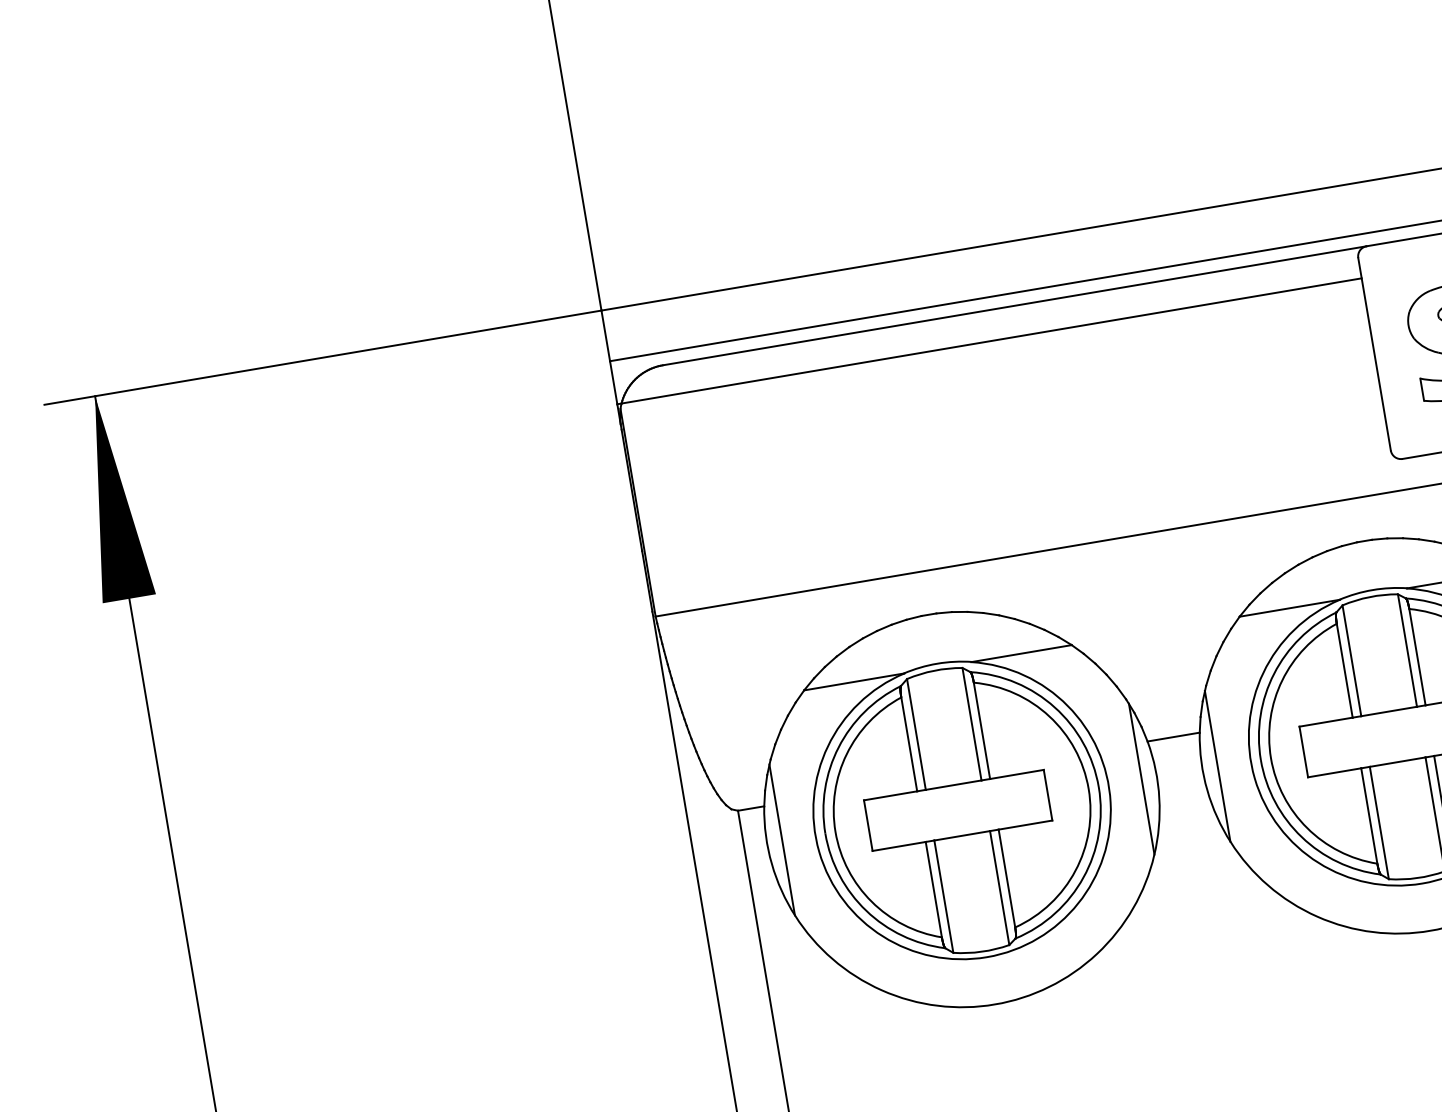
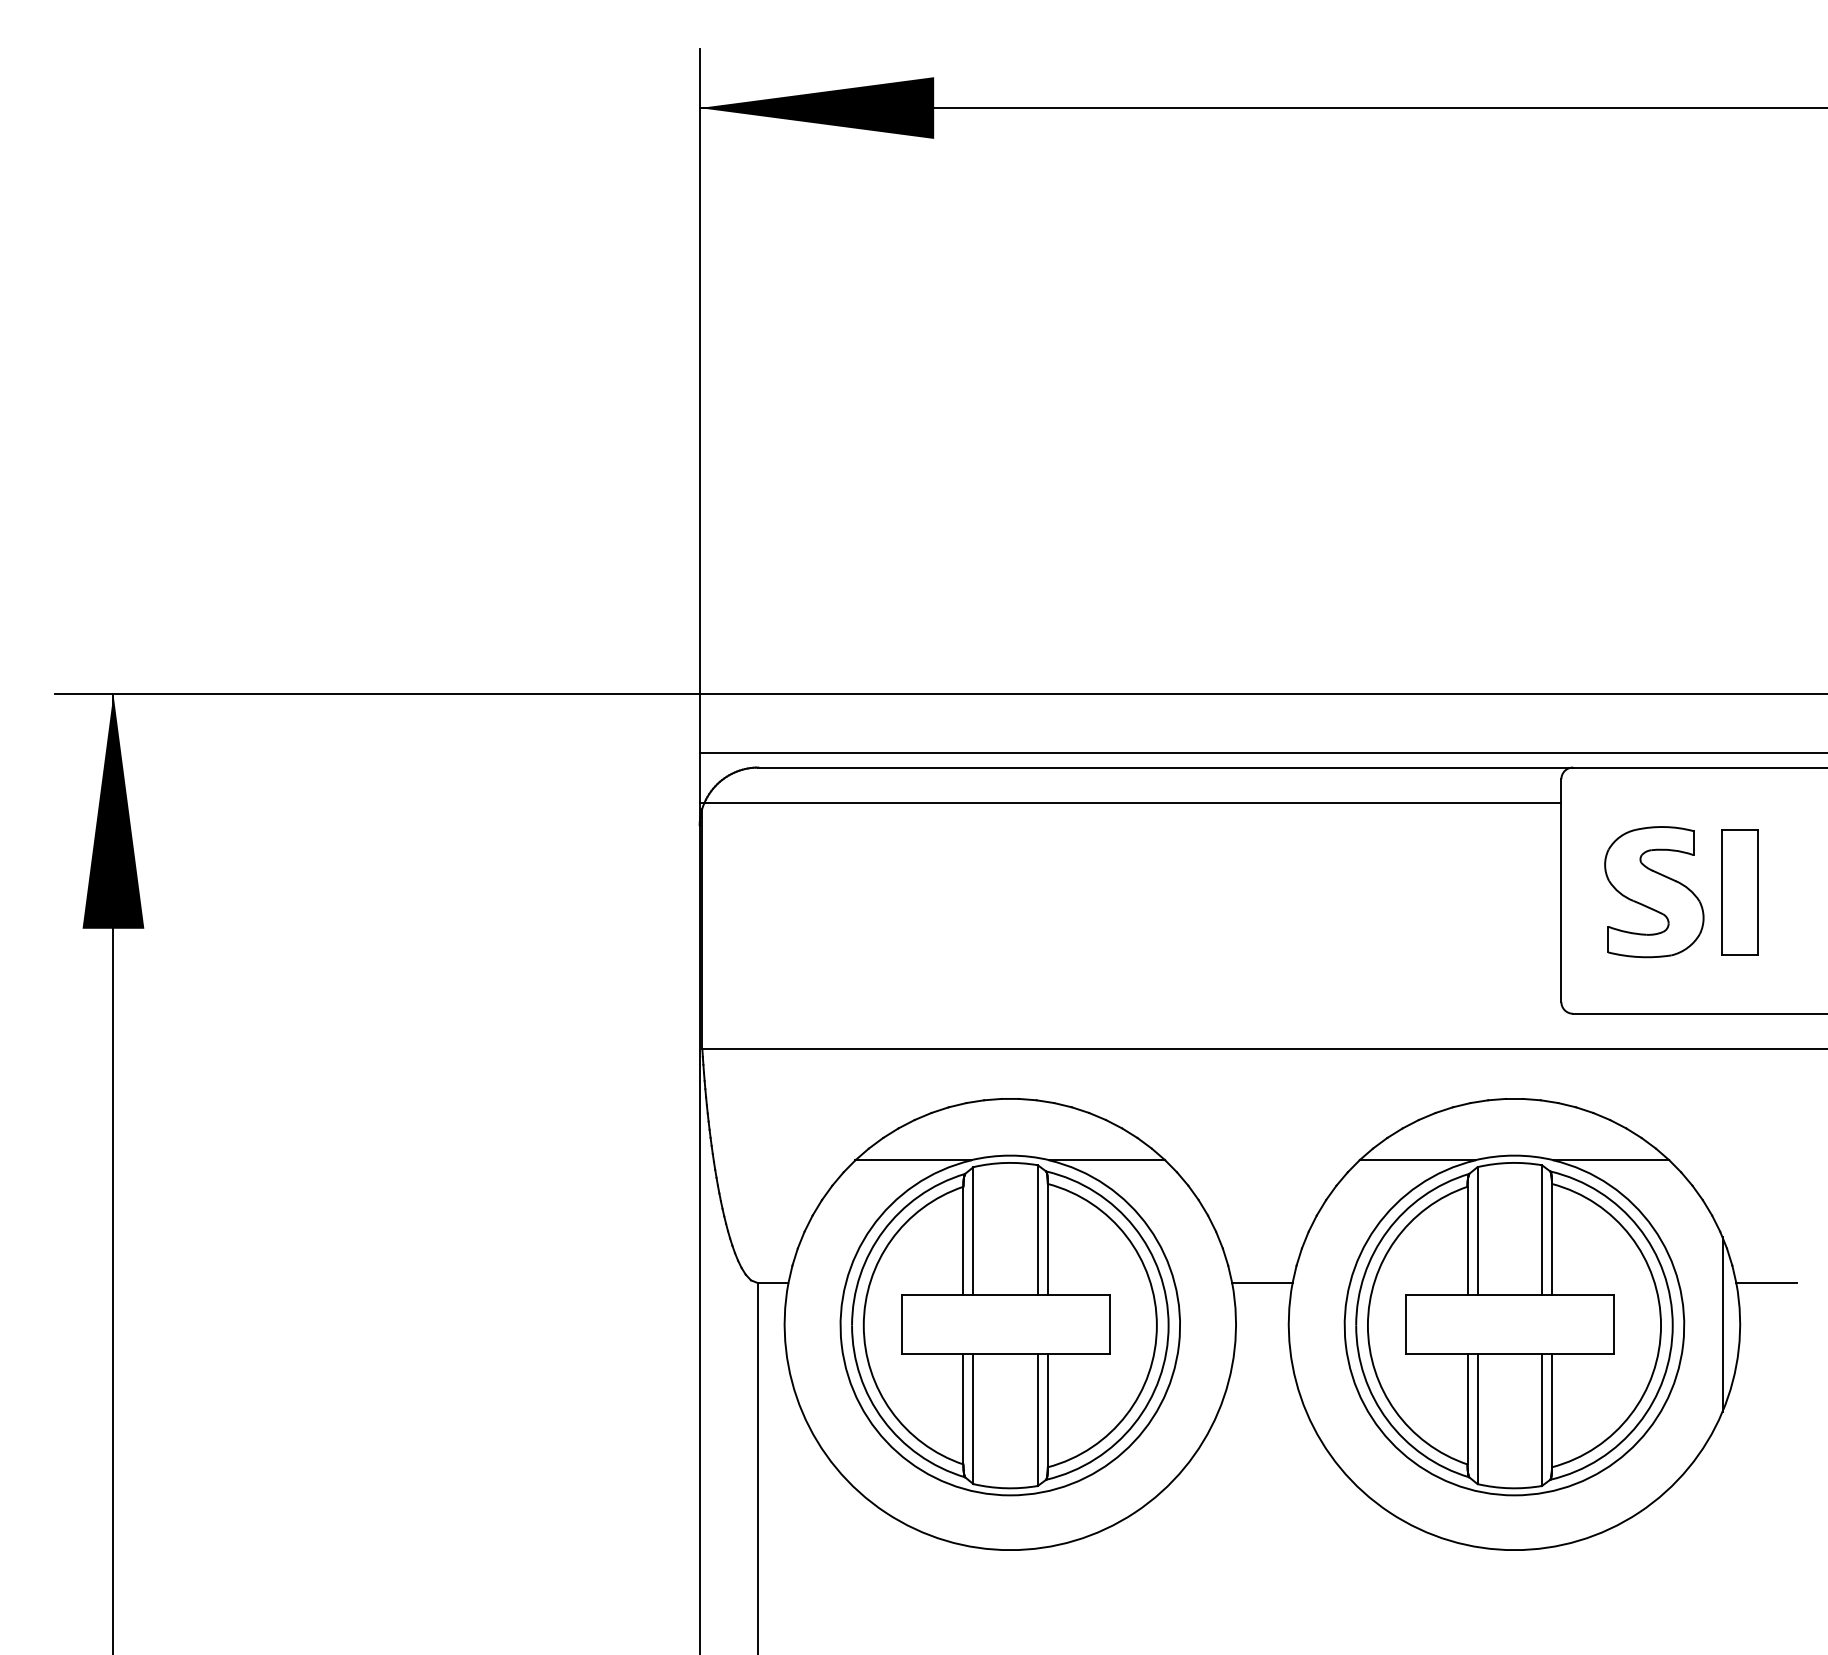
line: (1217, 766) -> (1306, 1324), removed
line: (1141, 779) -> (1218, 1324), removed
line: (782, 839) -> (802, 1324), removed

